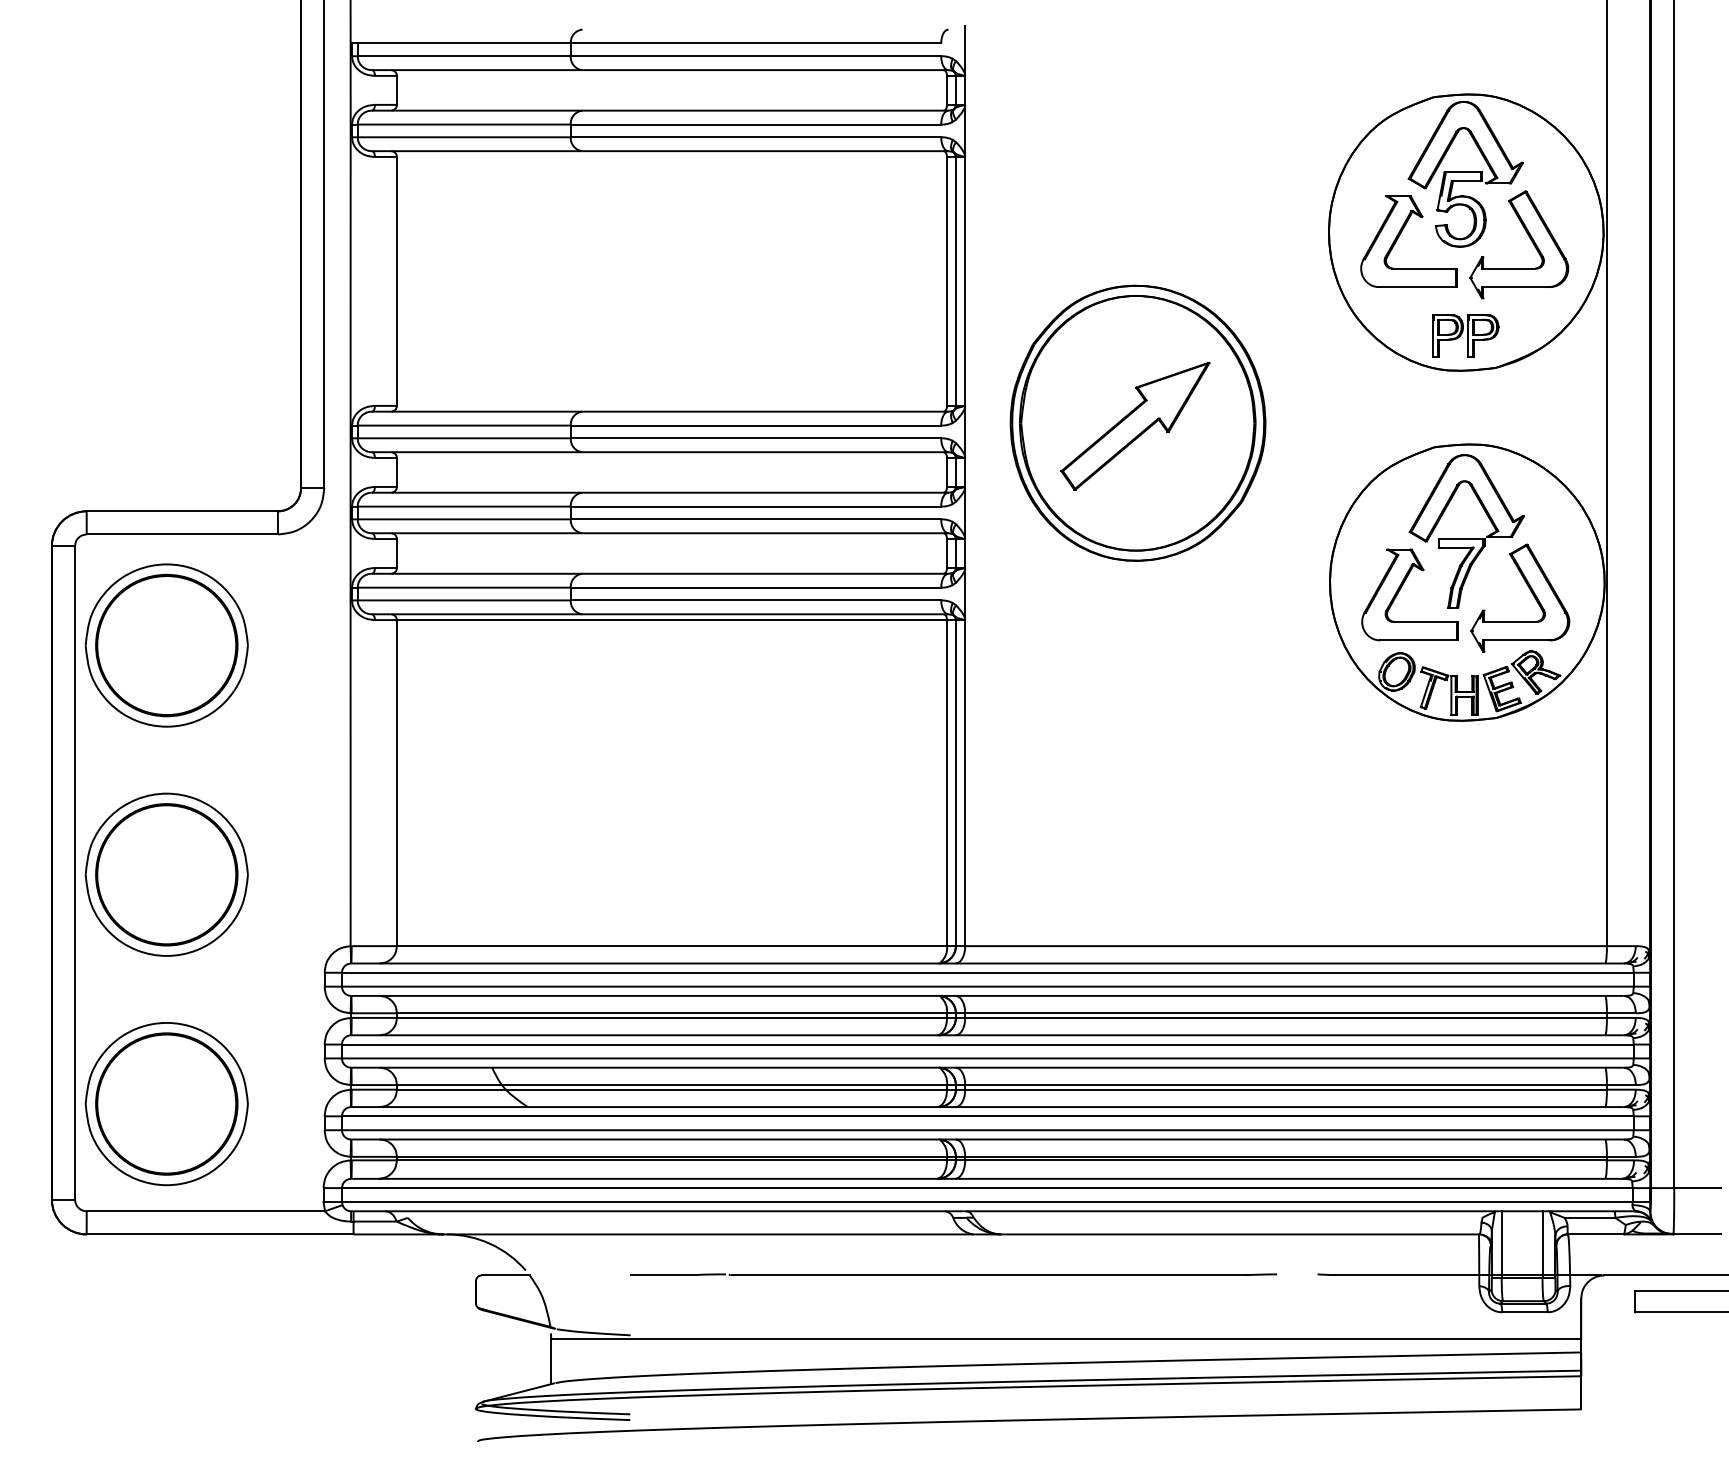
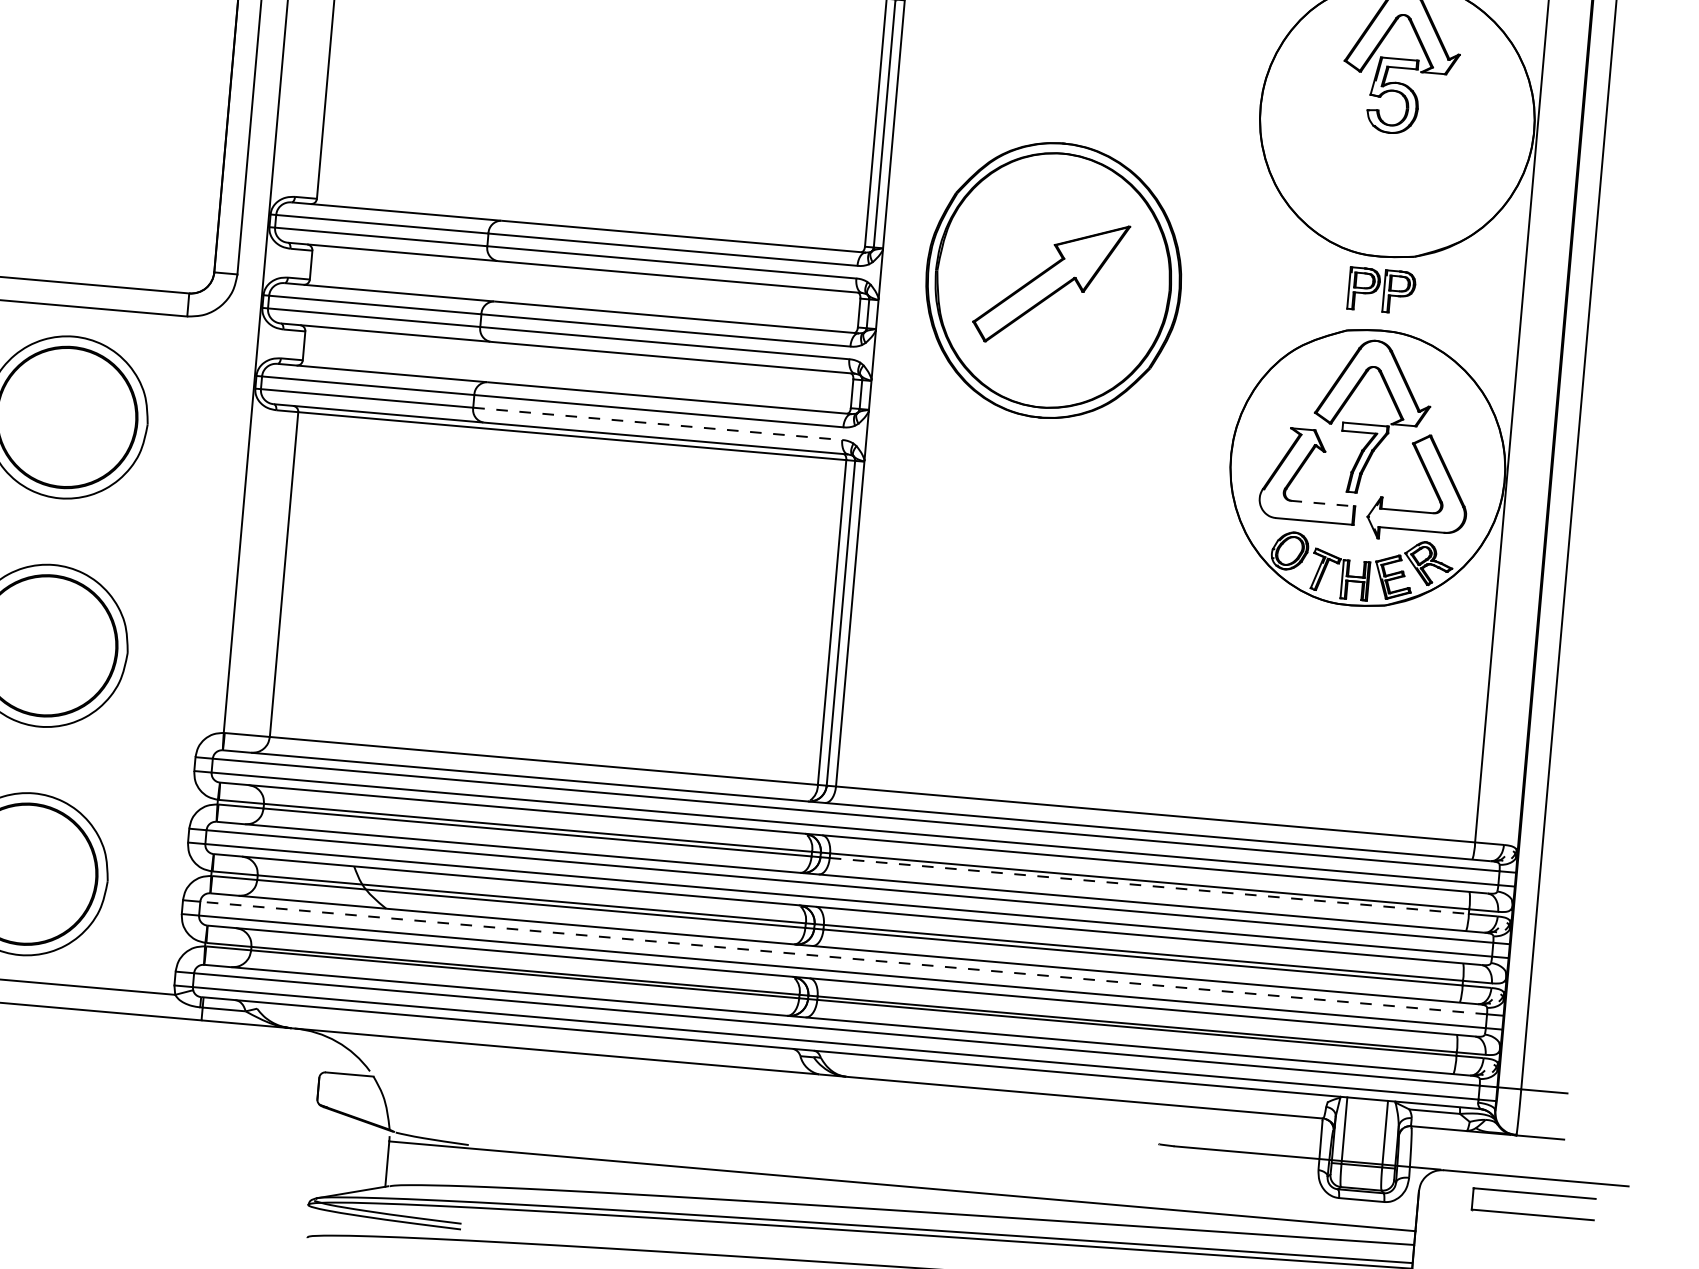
part: (1399, 237) -> (1330, 118), removed
part: (1529, 238) -> (1459, 130), removed
part: (1465, 335) -> (1381, 290), moved
line: (756, 600) -> (658, 423), solid -> dashed
line: (1424, 621) -> (1321, 503), solid -> dashed
line: (1285, 1017) -> (1148, 885), solid -> dashed
line: (987, 1116) -> (843, 958), solid -> dashed
line: (953, 1274) -> (795, 1112), removed

